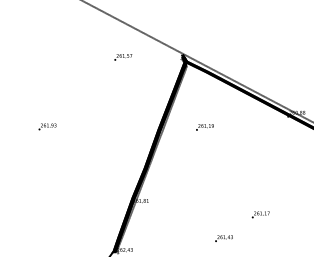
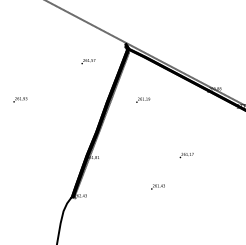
text: (123, 57) -> (88, 61), moved
text: (260, 214) -> (186, 155), moved

